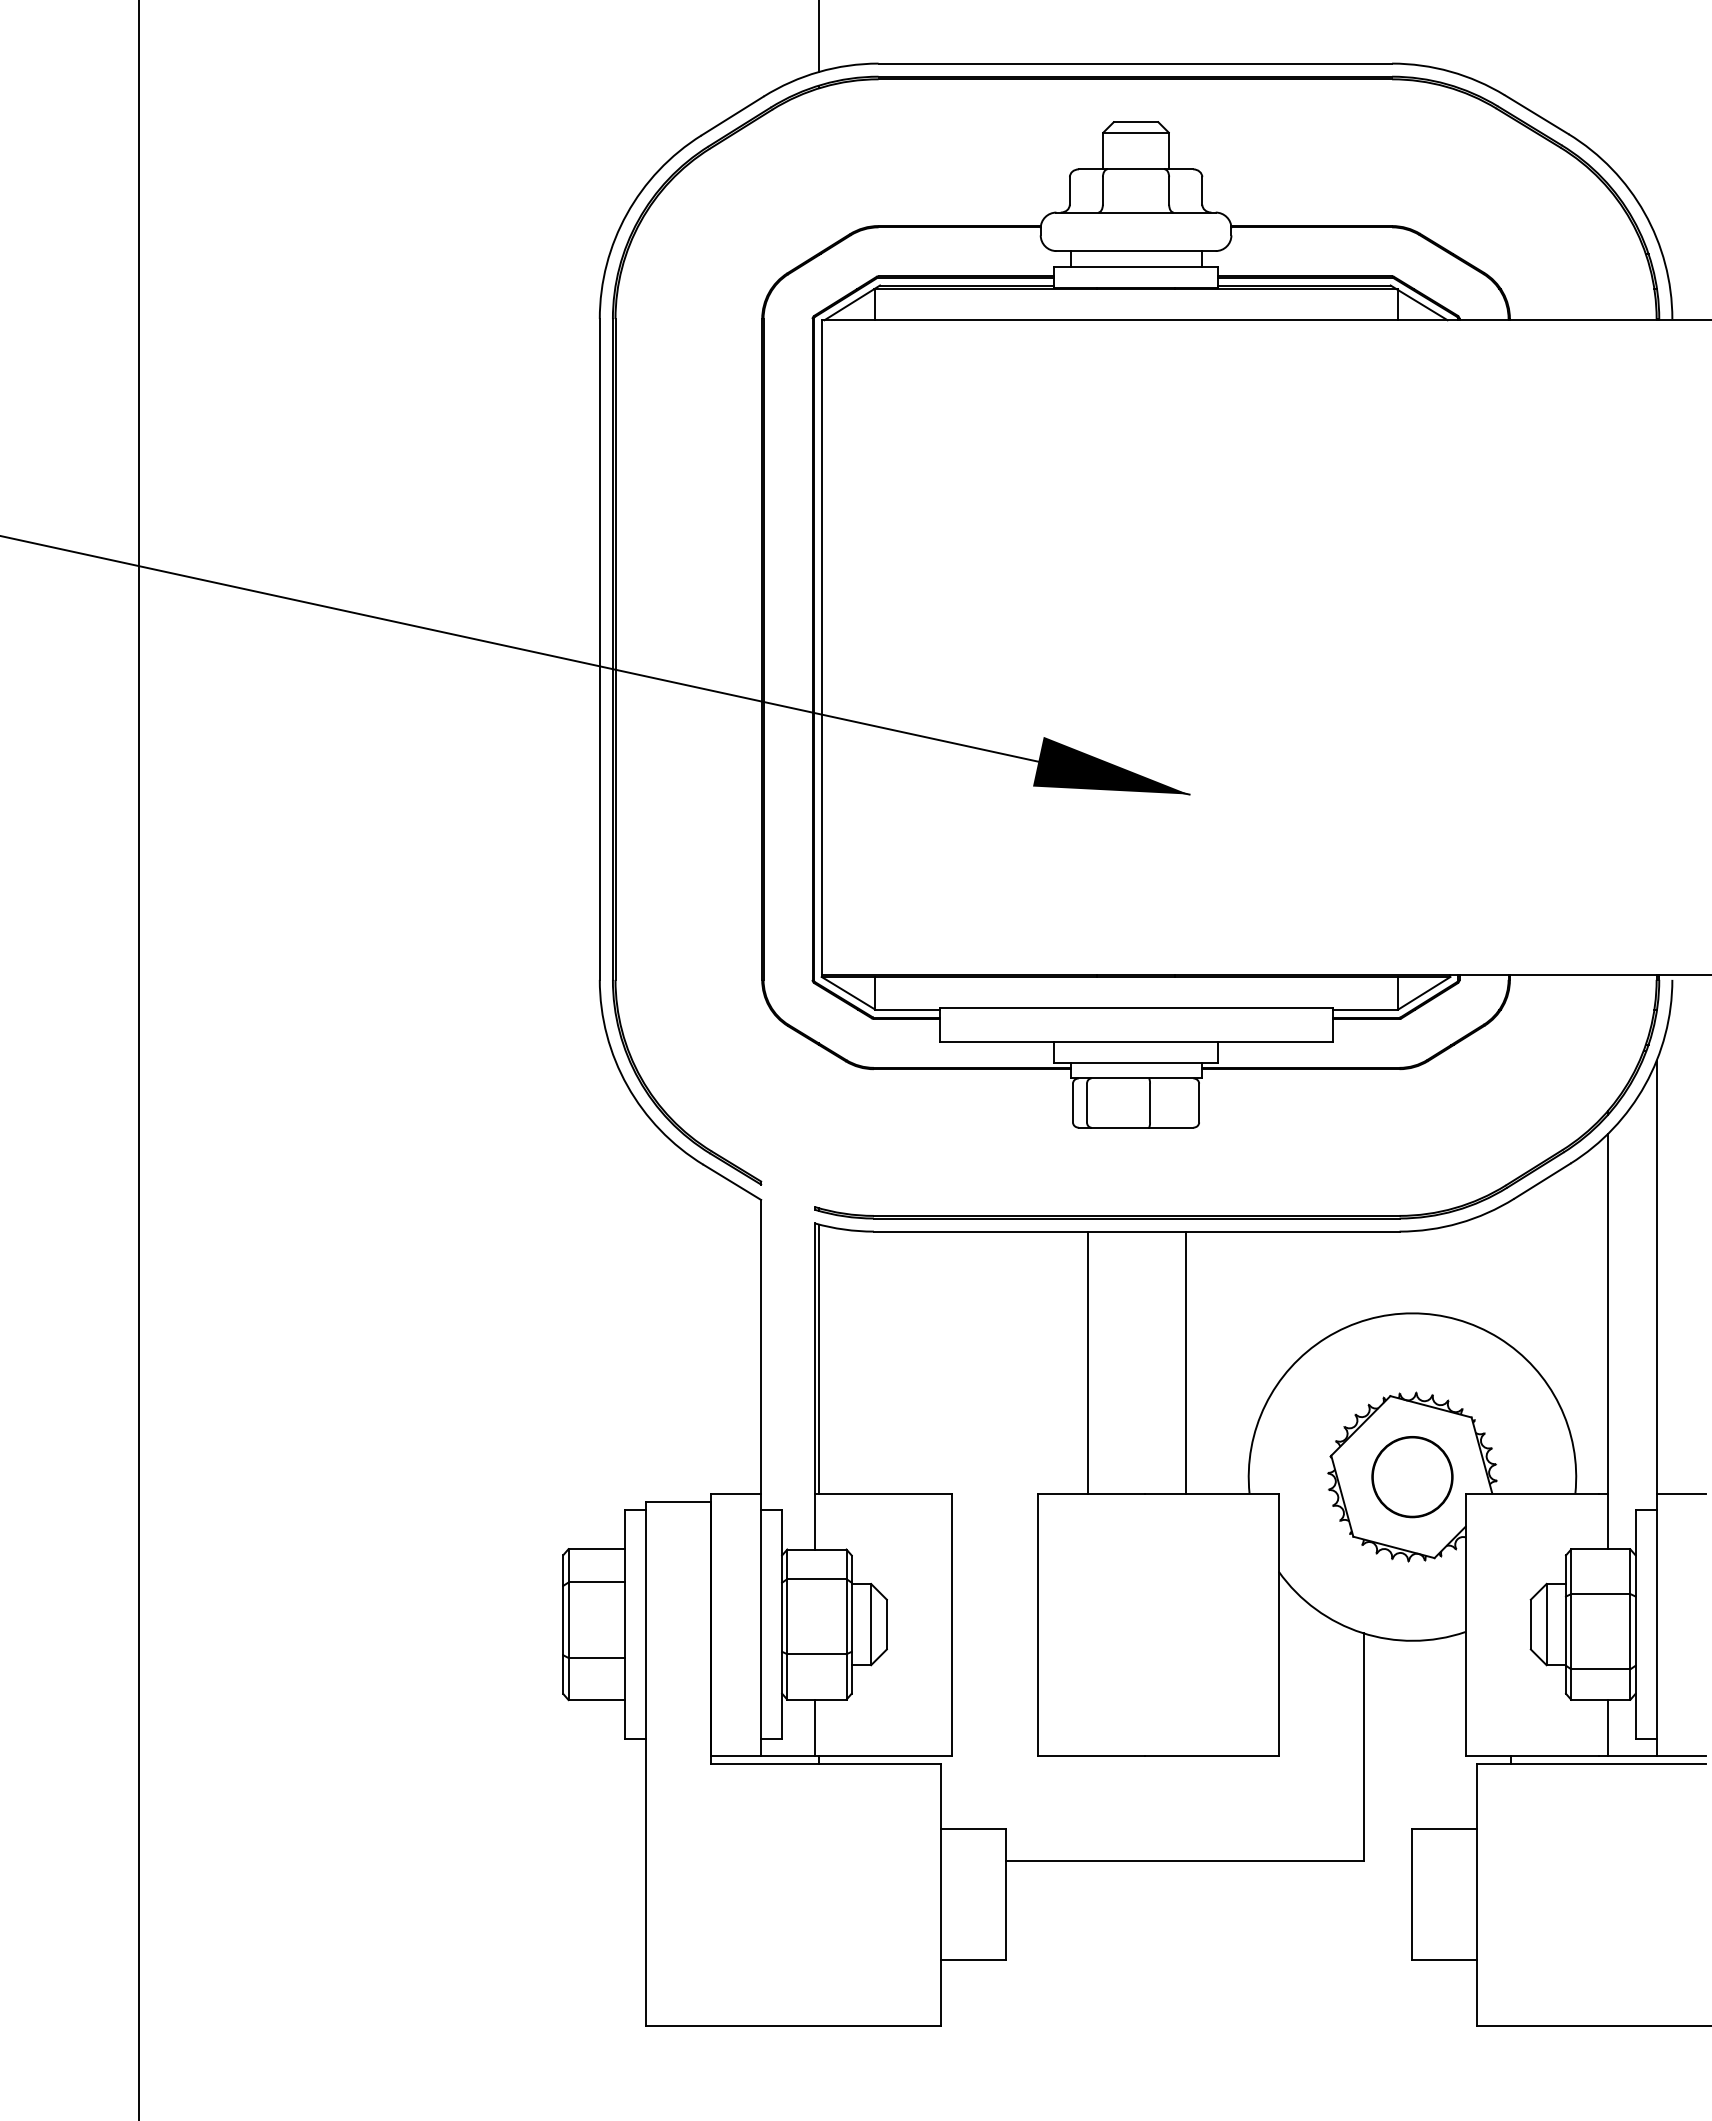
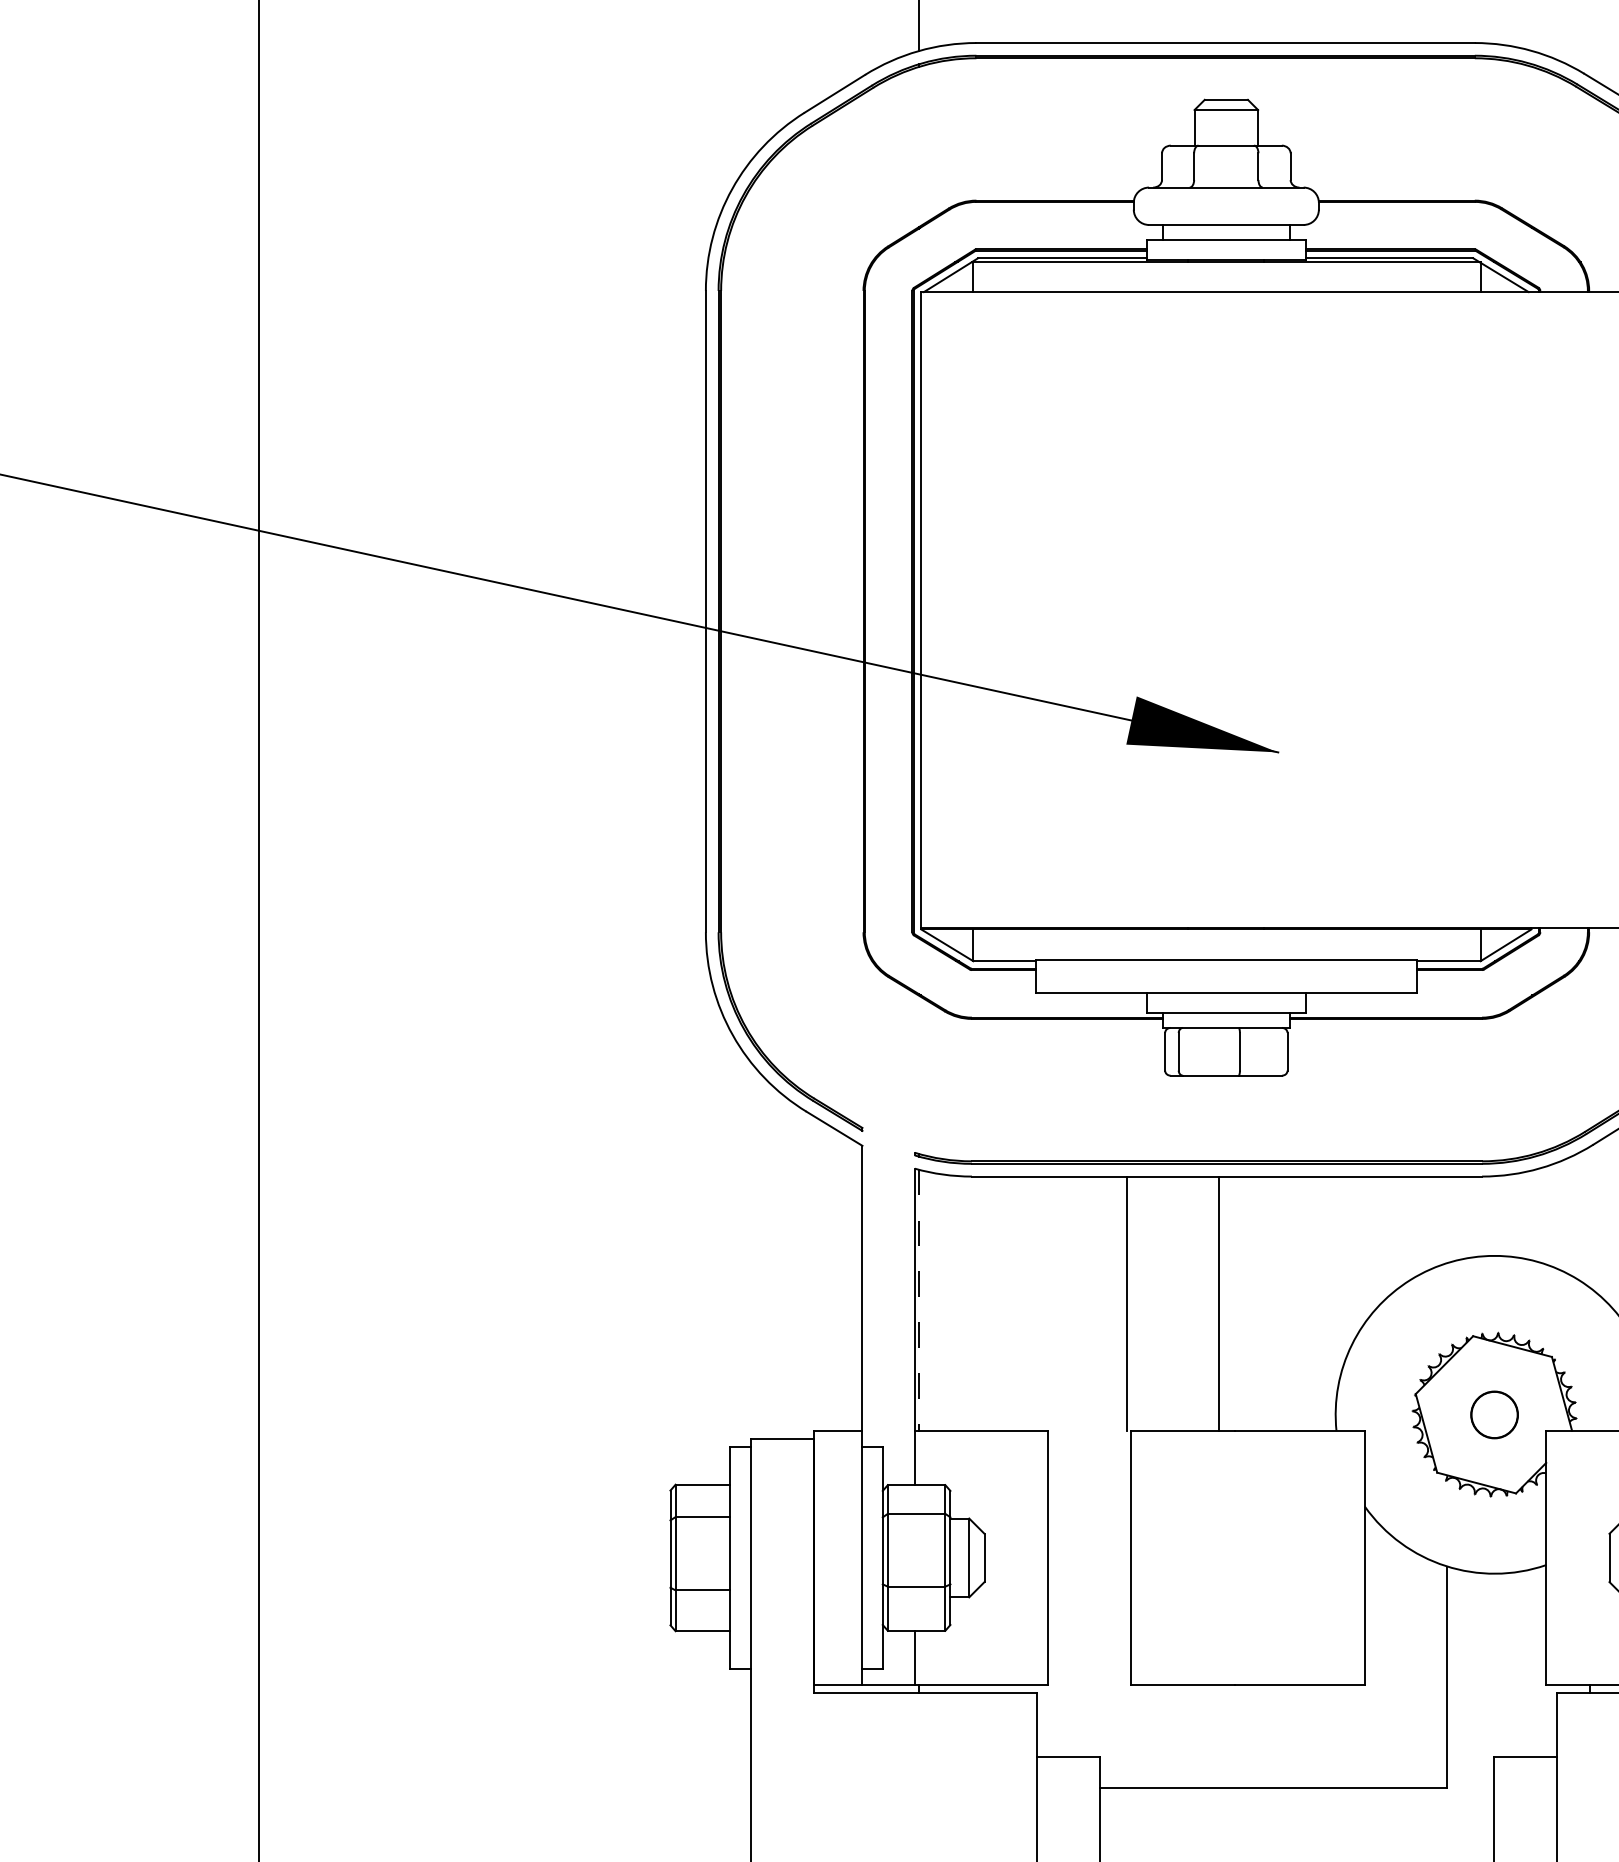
line: (819, 1359) -> (919, 1300), solid -> dashed
line: (1087, 1362) -> (1126, 1303), moved
line: (1185, 1362) -> (1218, 1303), moved
circle: (1412, 1477) -> (1494, 1415), size x0.6

